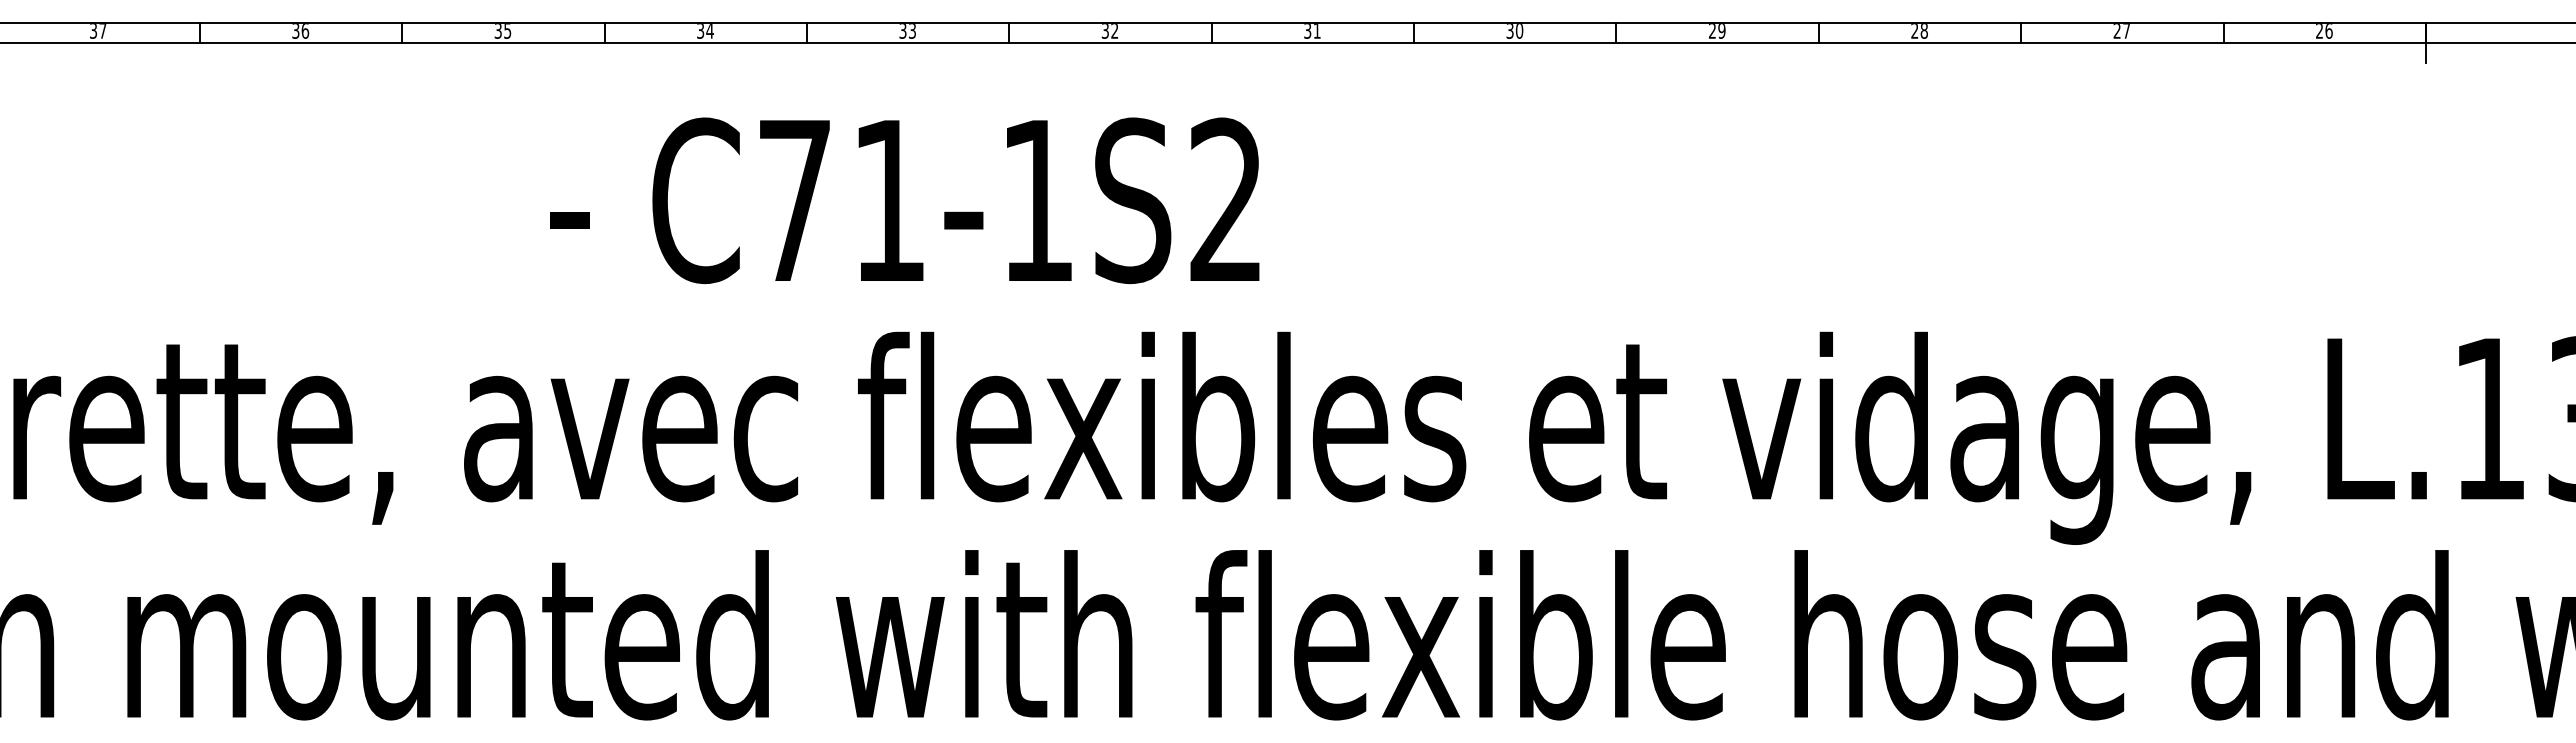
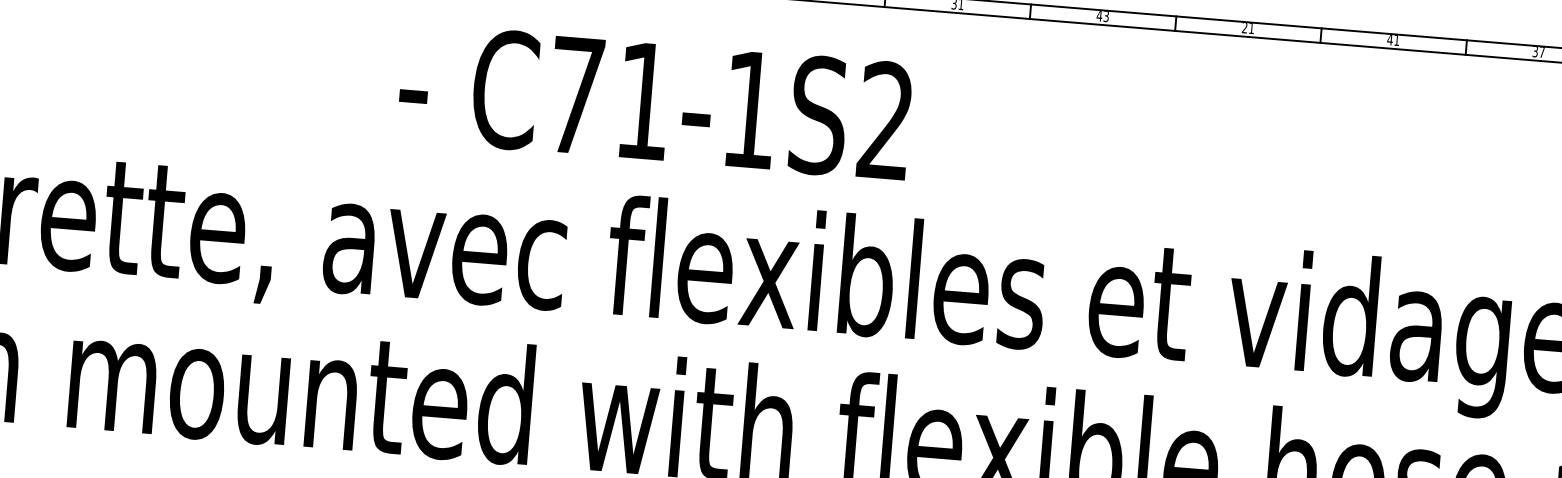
text: (1514, 31) -> (1102, 16), 30 -> 43
text: (1721, 31) -> (1251, 28), 29 -> 21
text: (1918, 31) -> (1392, 40), 28 -> 41
text: (2116, 31) -> (1534, 52), 27 -> 37

